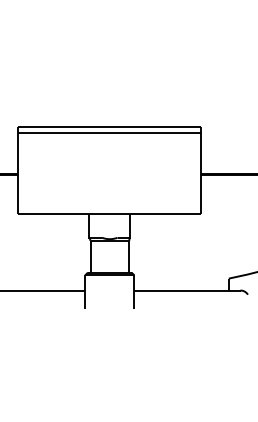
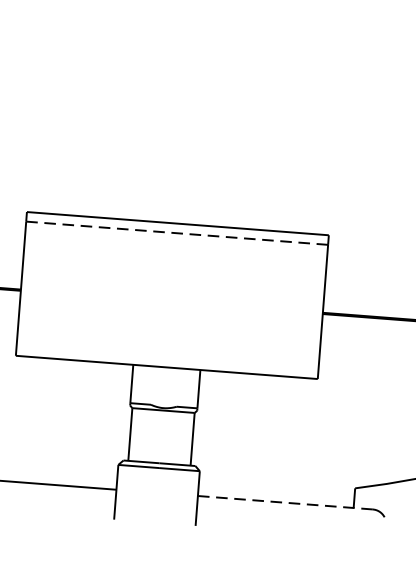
line: (110, 133) -> (178, 233), solid -> dashed
line: (186, 290) -> (283, 502), solid -> dashed

